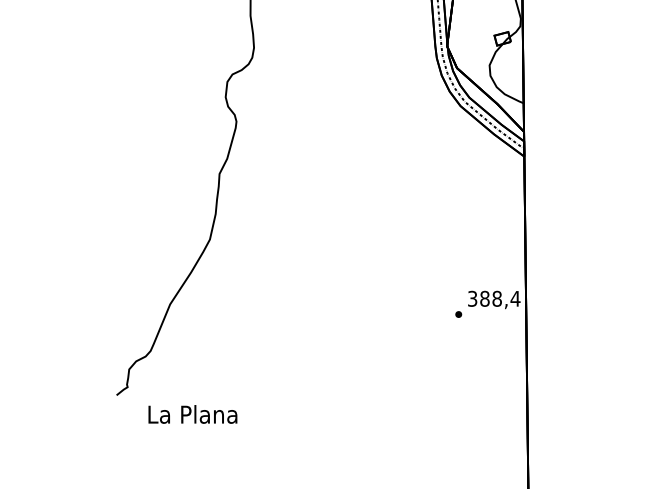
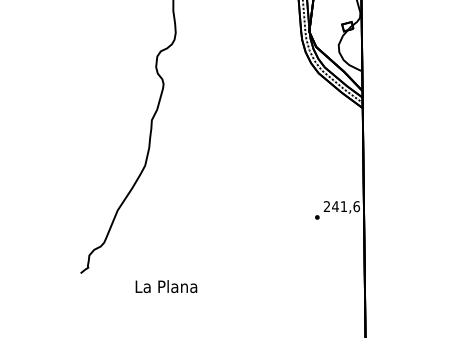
text: (493, 298) -> (341, 206), 388,4 -> 241,6
text: (192, 414) -> (166, 286), moved

